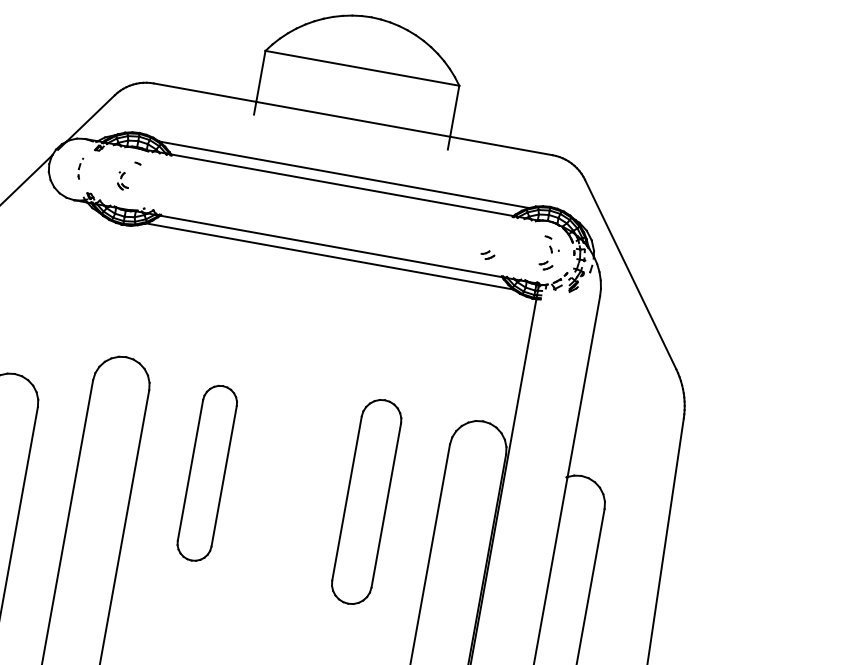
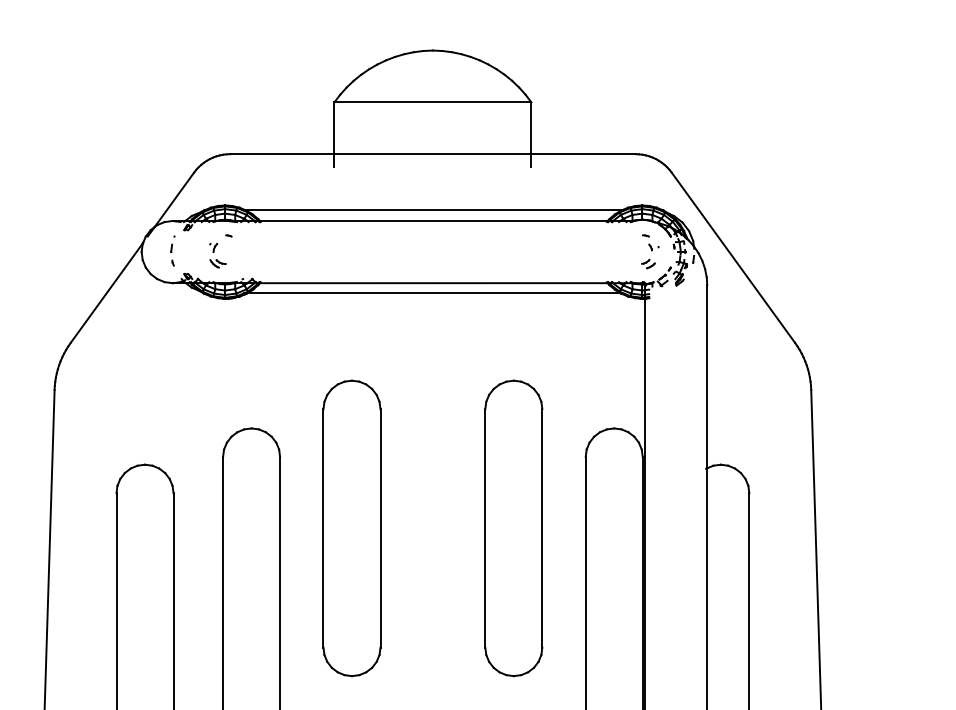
part: (79, 168) -> (172, 250), size x1.43
part: (123, 180) -> (217, 255), size x1.43
part: (487, 254) -> (589, 263), removed
part: (206, 473) -> (351, 528), size x1.67
part: (366, 501) -> (513, 528), size x1.43

